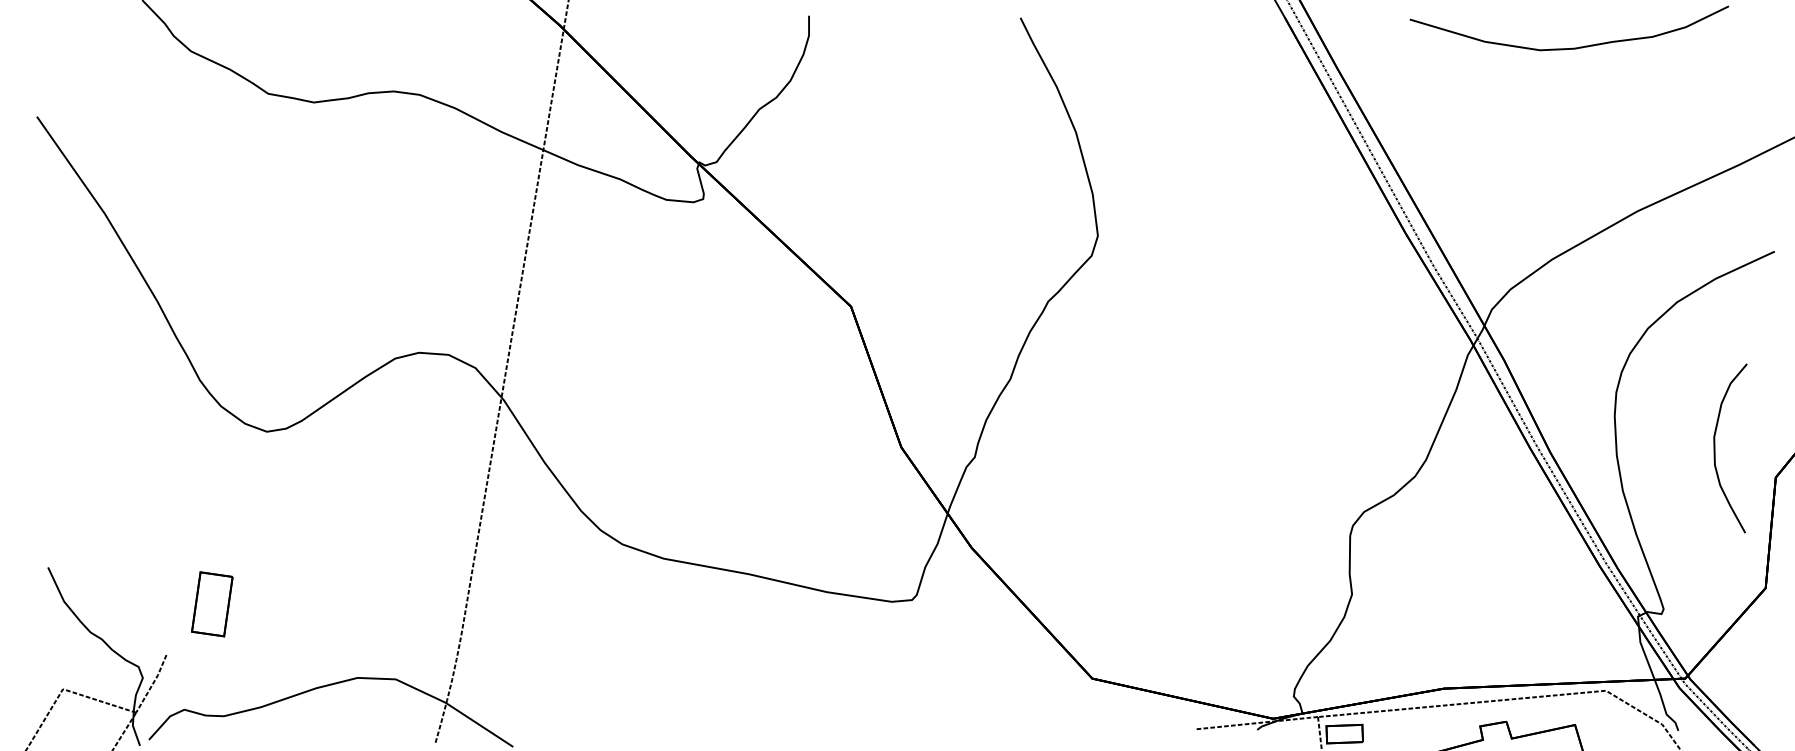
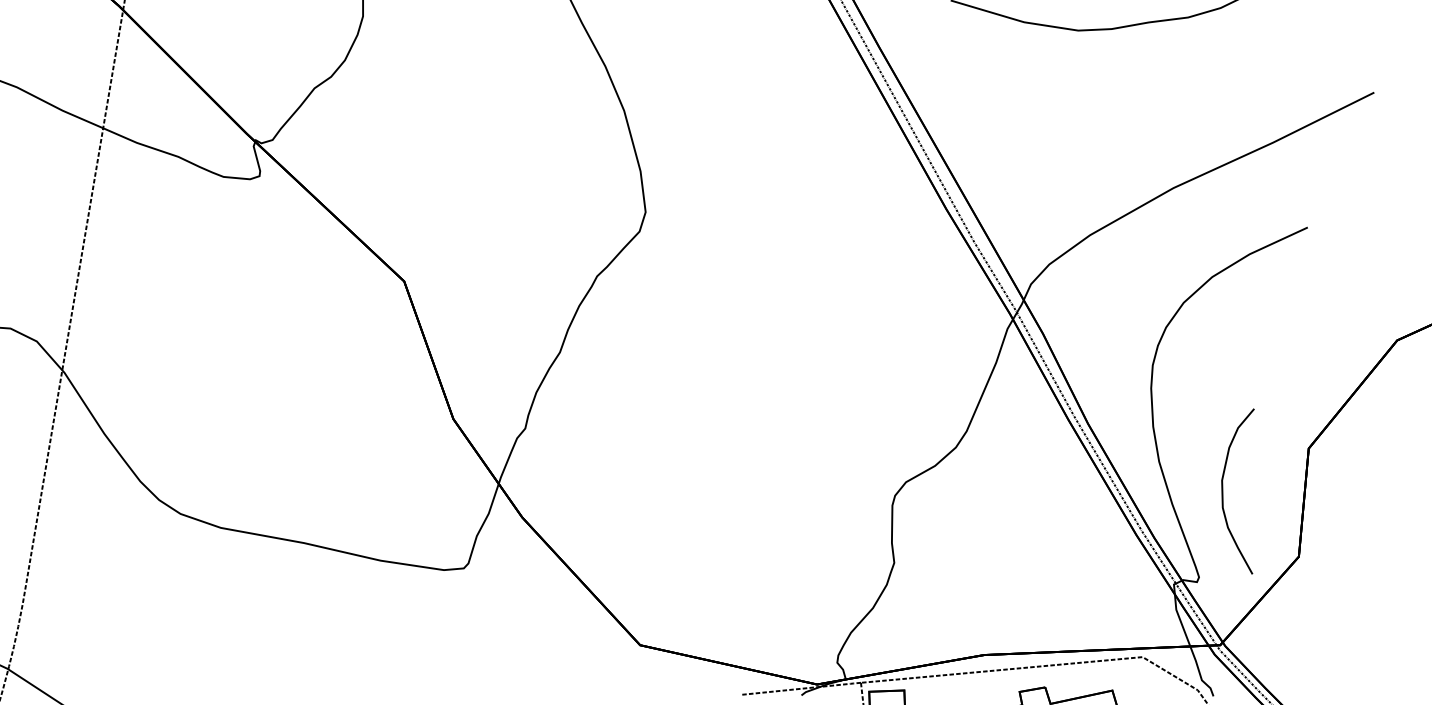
curve: (1715, 448) -> (1223, 491), moved

